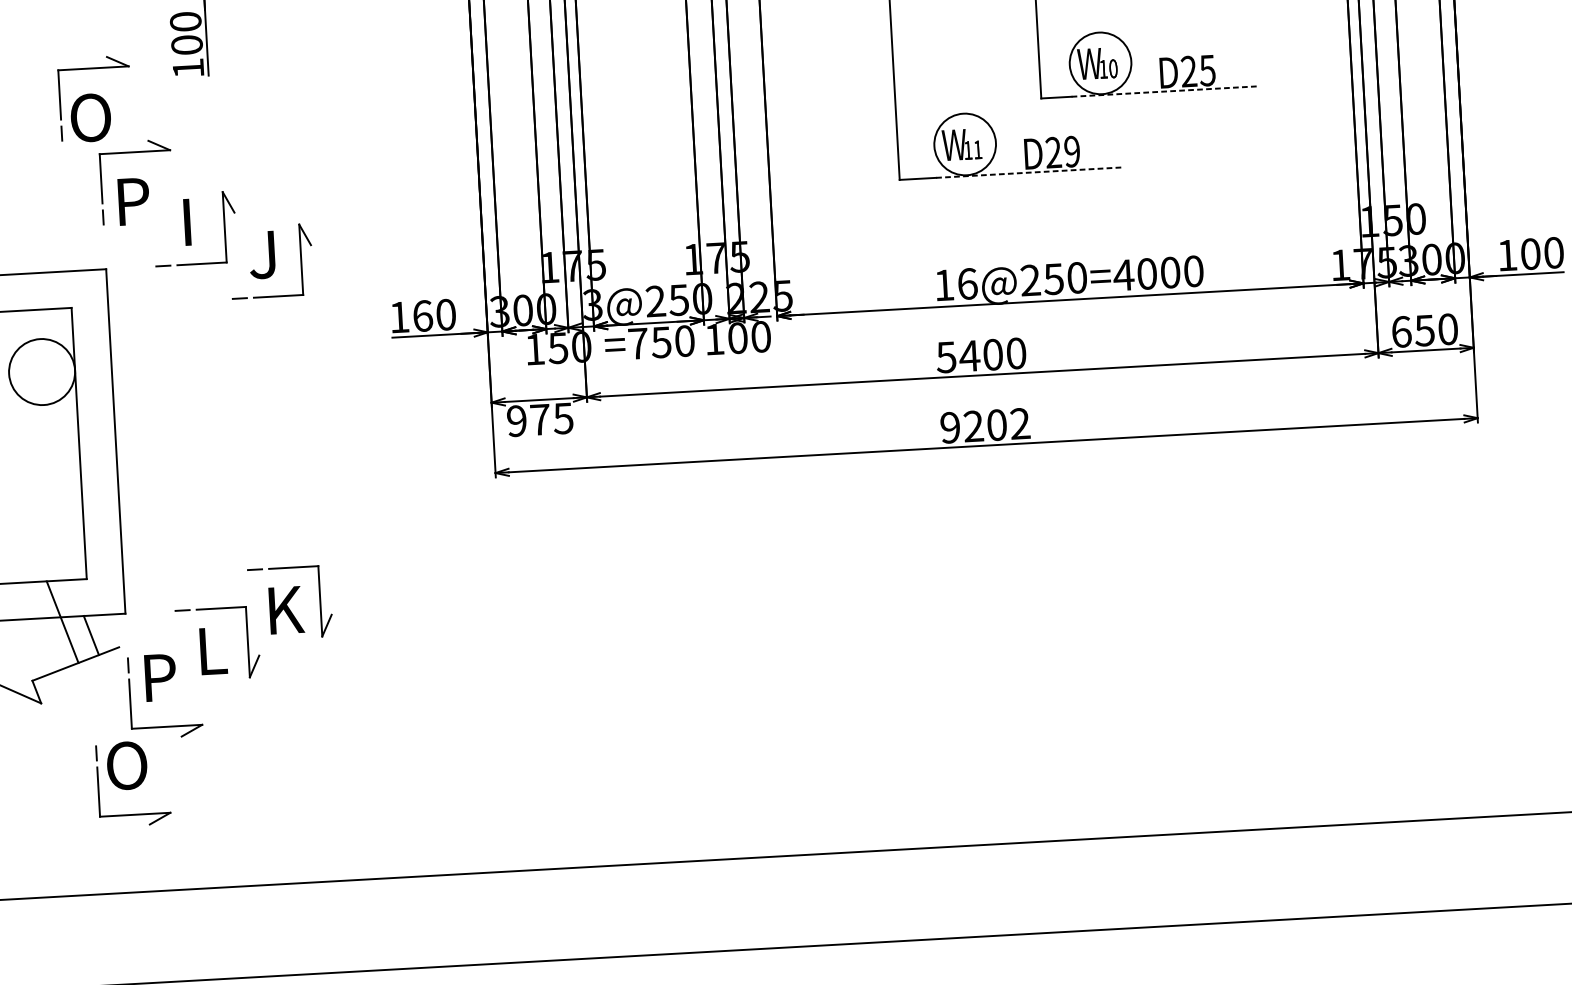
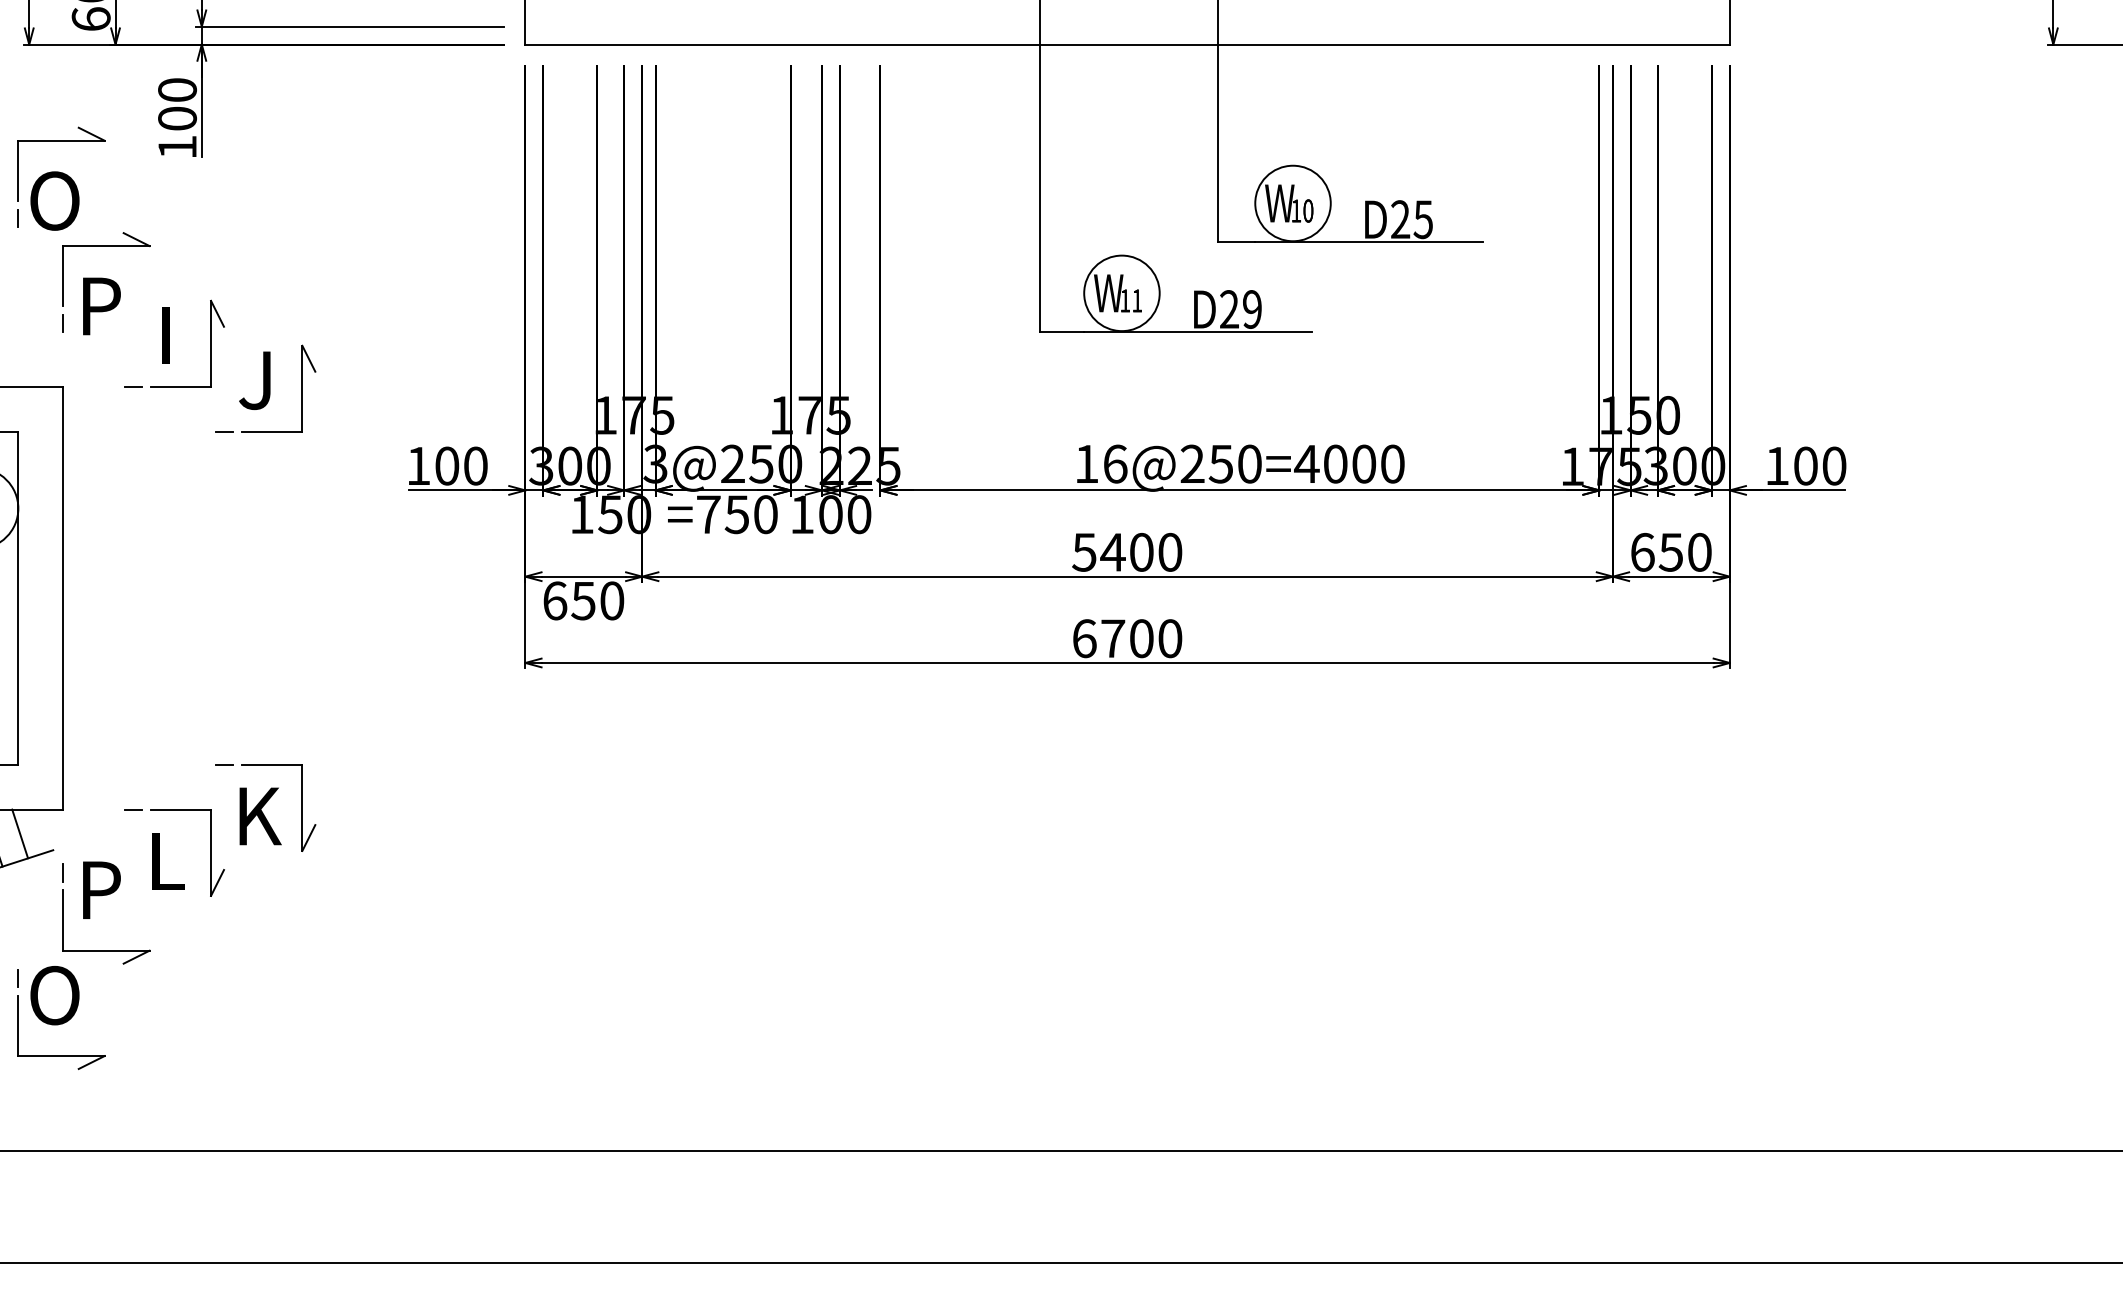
line: (1164, 91) -> (1369, 242), dashed -> solid
line: (1029, 172) -> (1198, 332), dashed -> solid
text: (423, 315) -> (447, 465), 160 -> 100
text: (540, 419) -> (583, 600), 975 -> 650
text: (985, 425) -> (1127, 638), 9202 -> 6700

